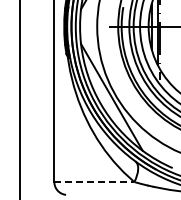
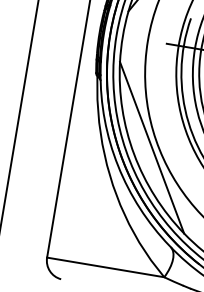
line: (94, 182) -> (105, 268), dashed -> solid

